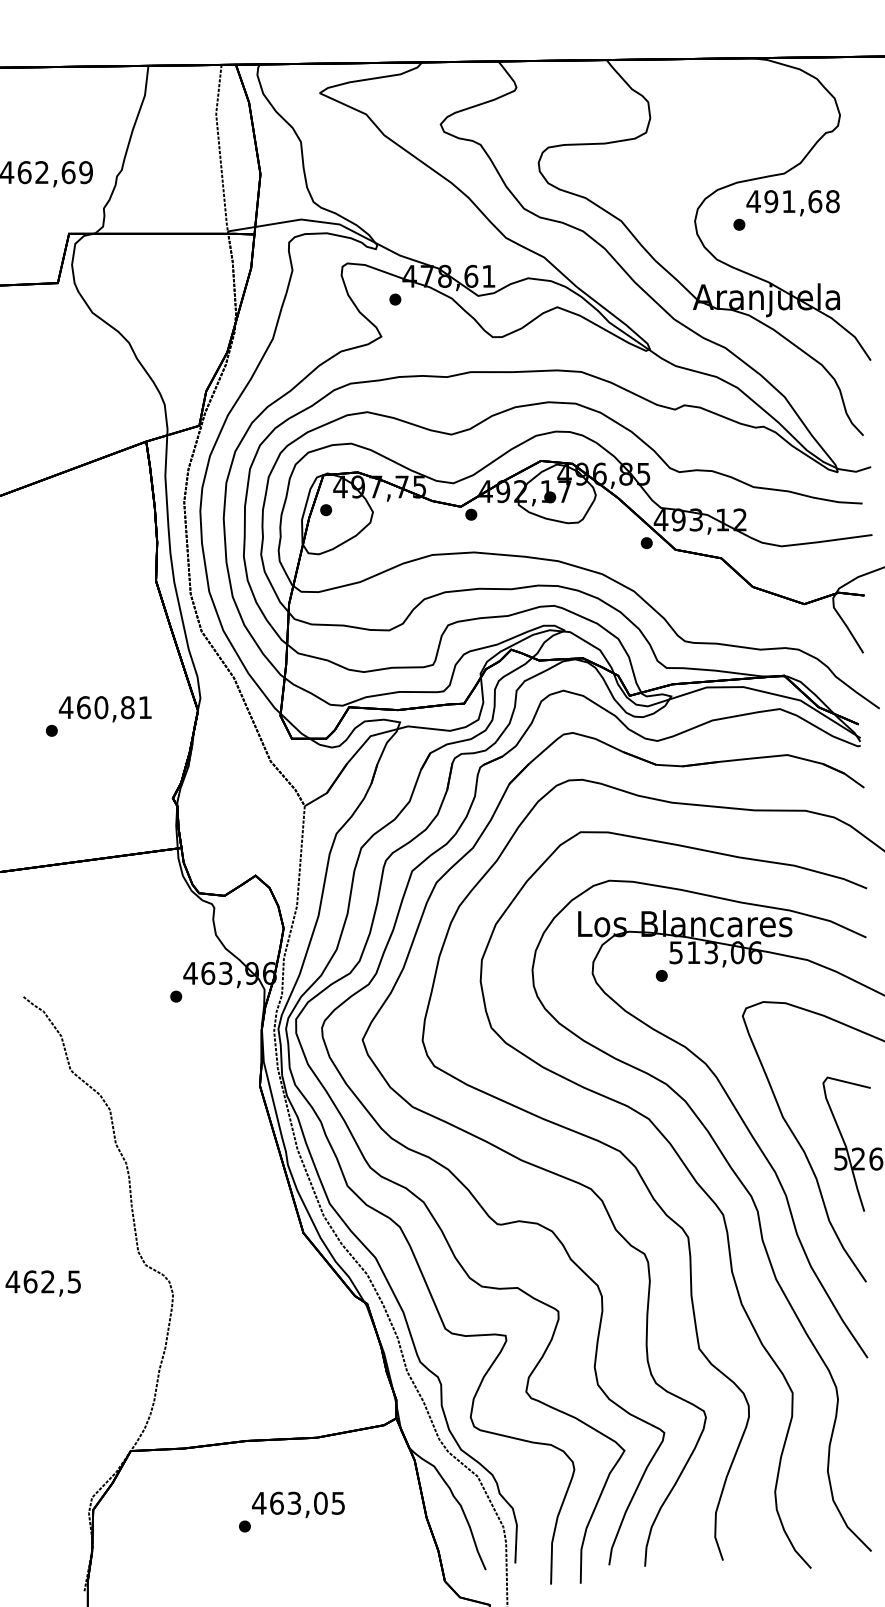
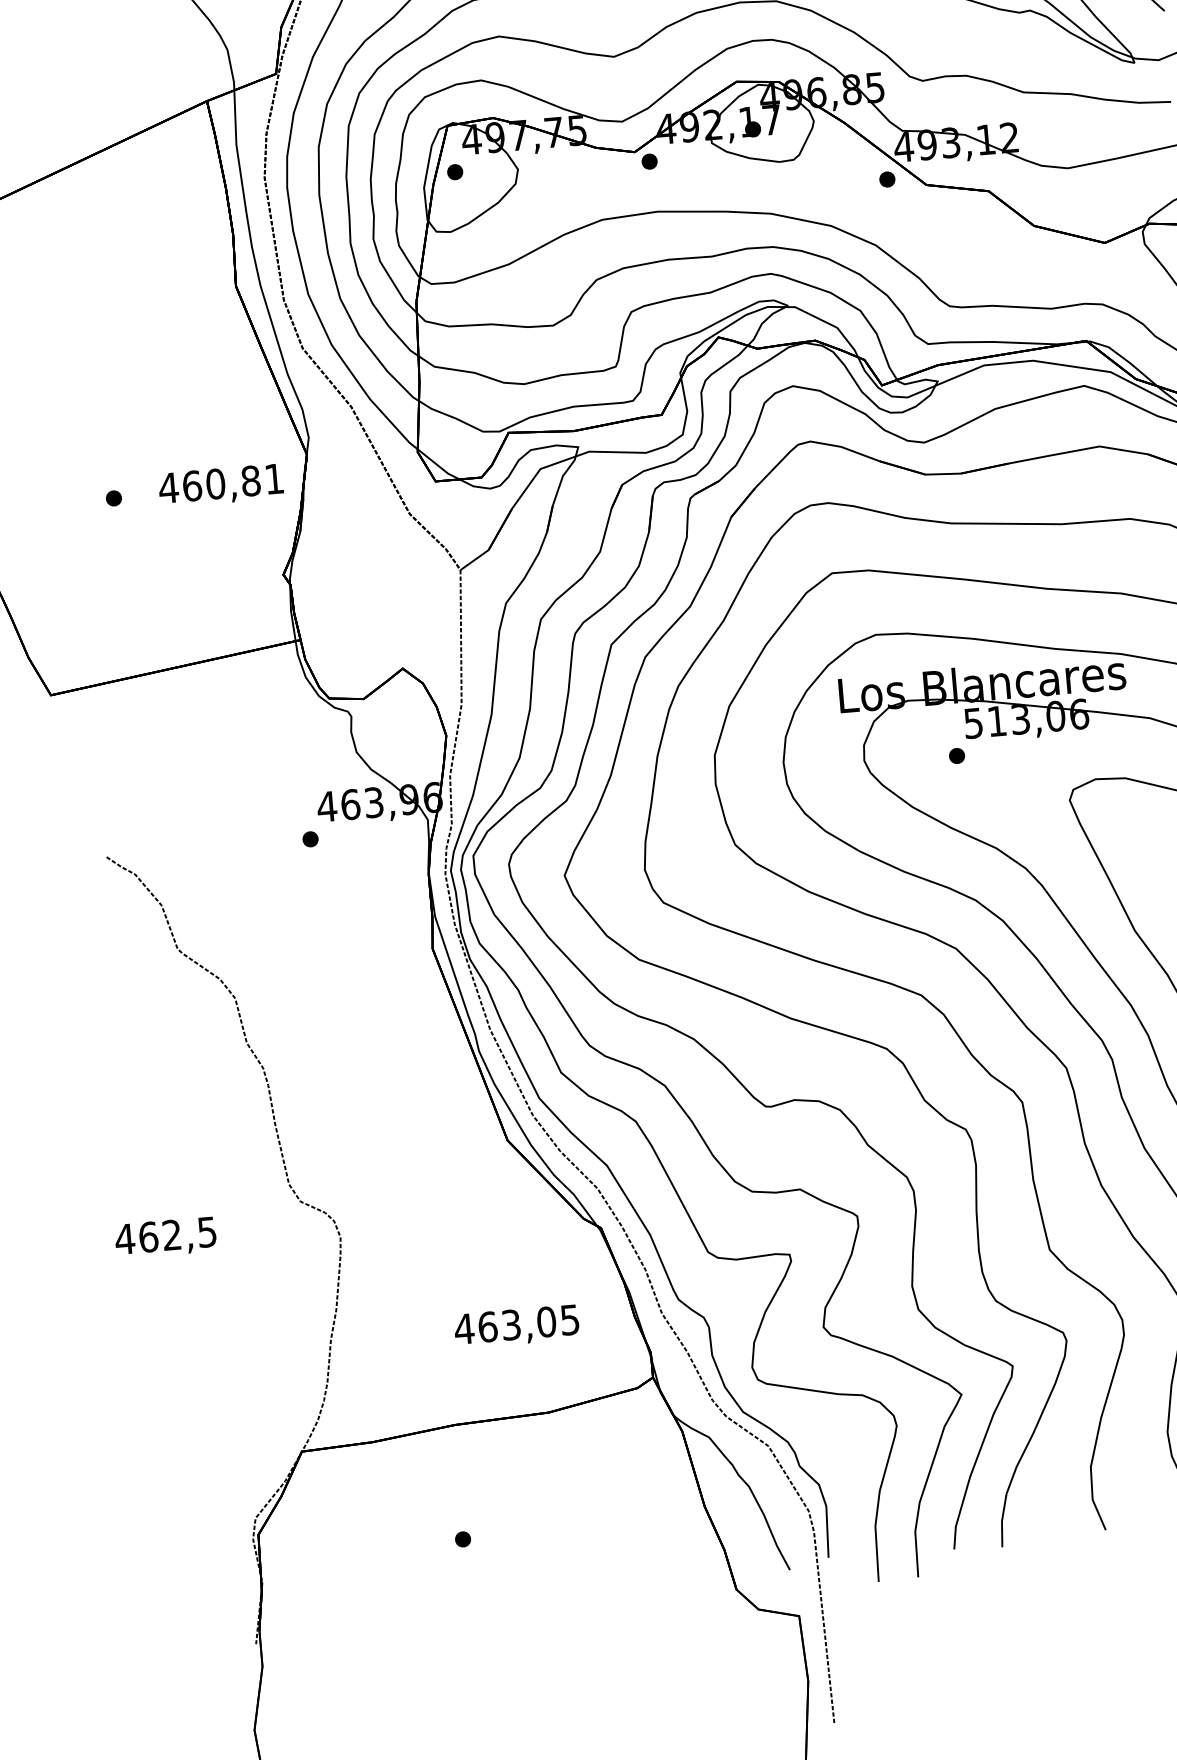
text: (104, 709) -> (220, 486), moved
text: (298, 1504) -> (516, 1326), moved

